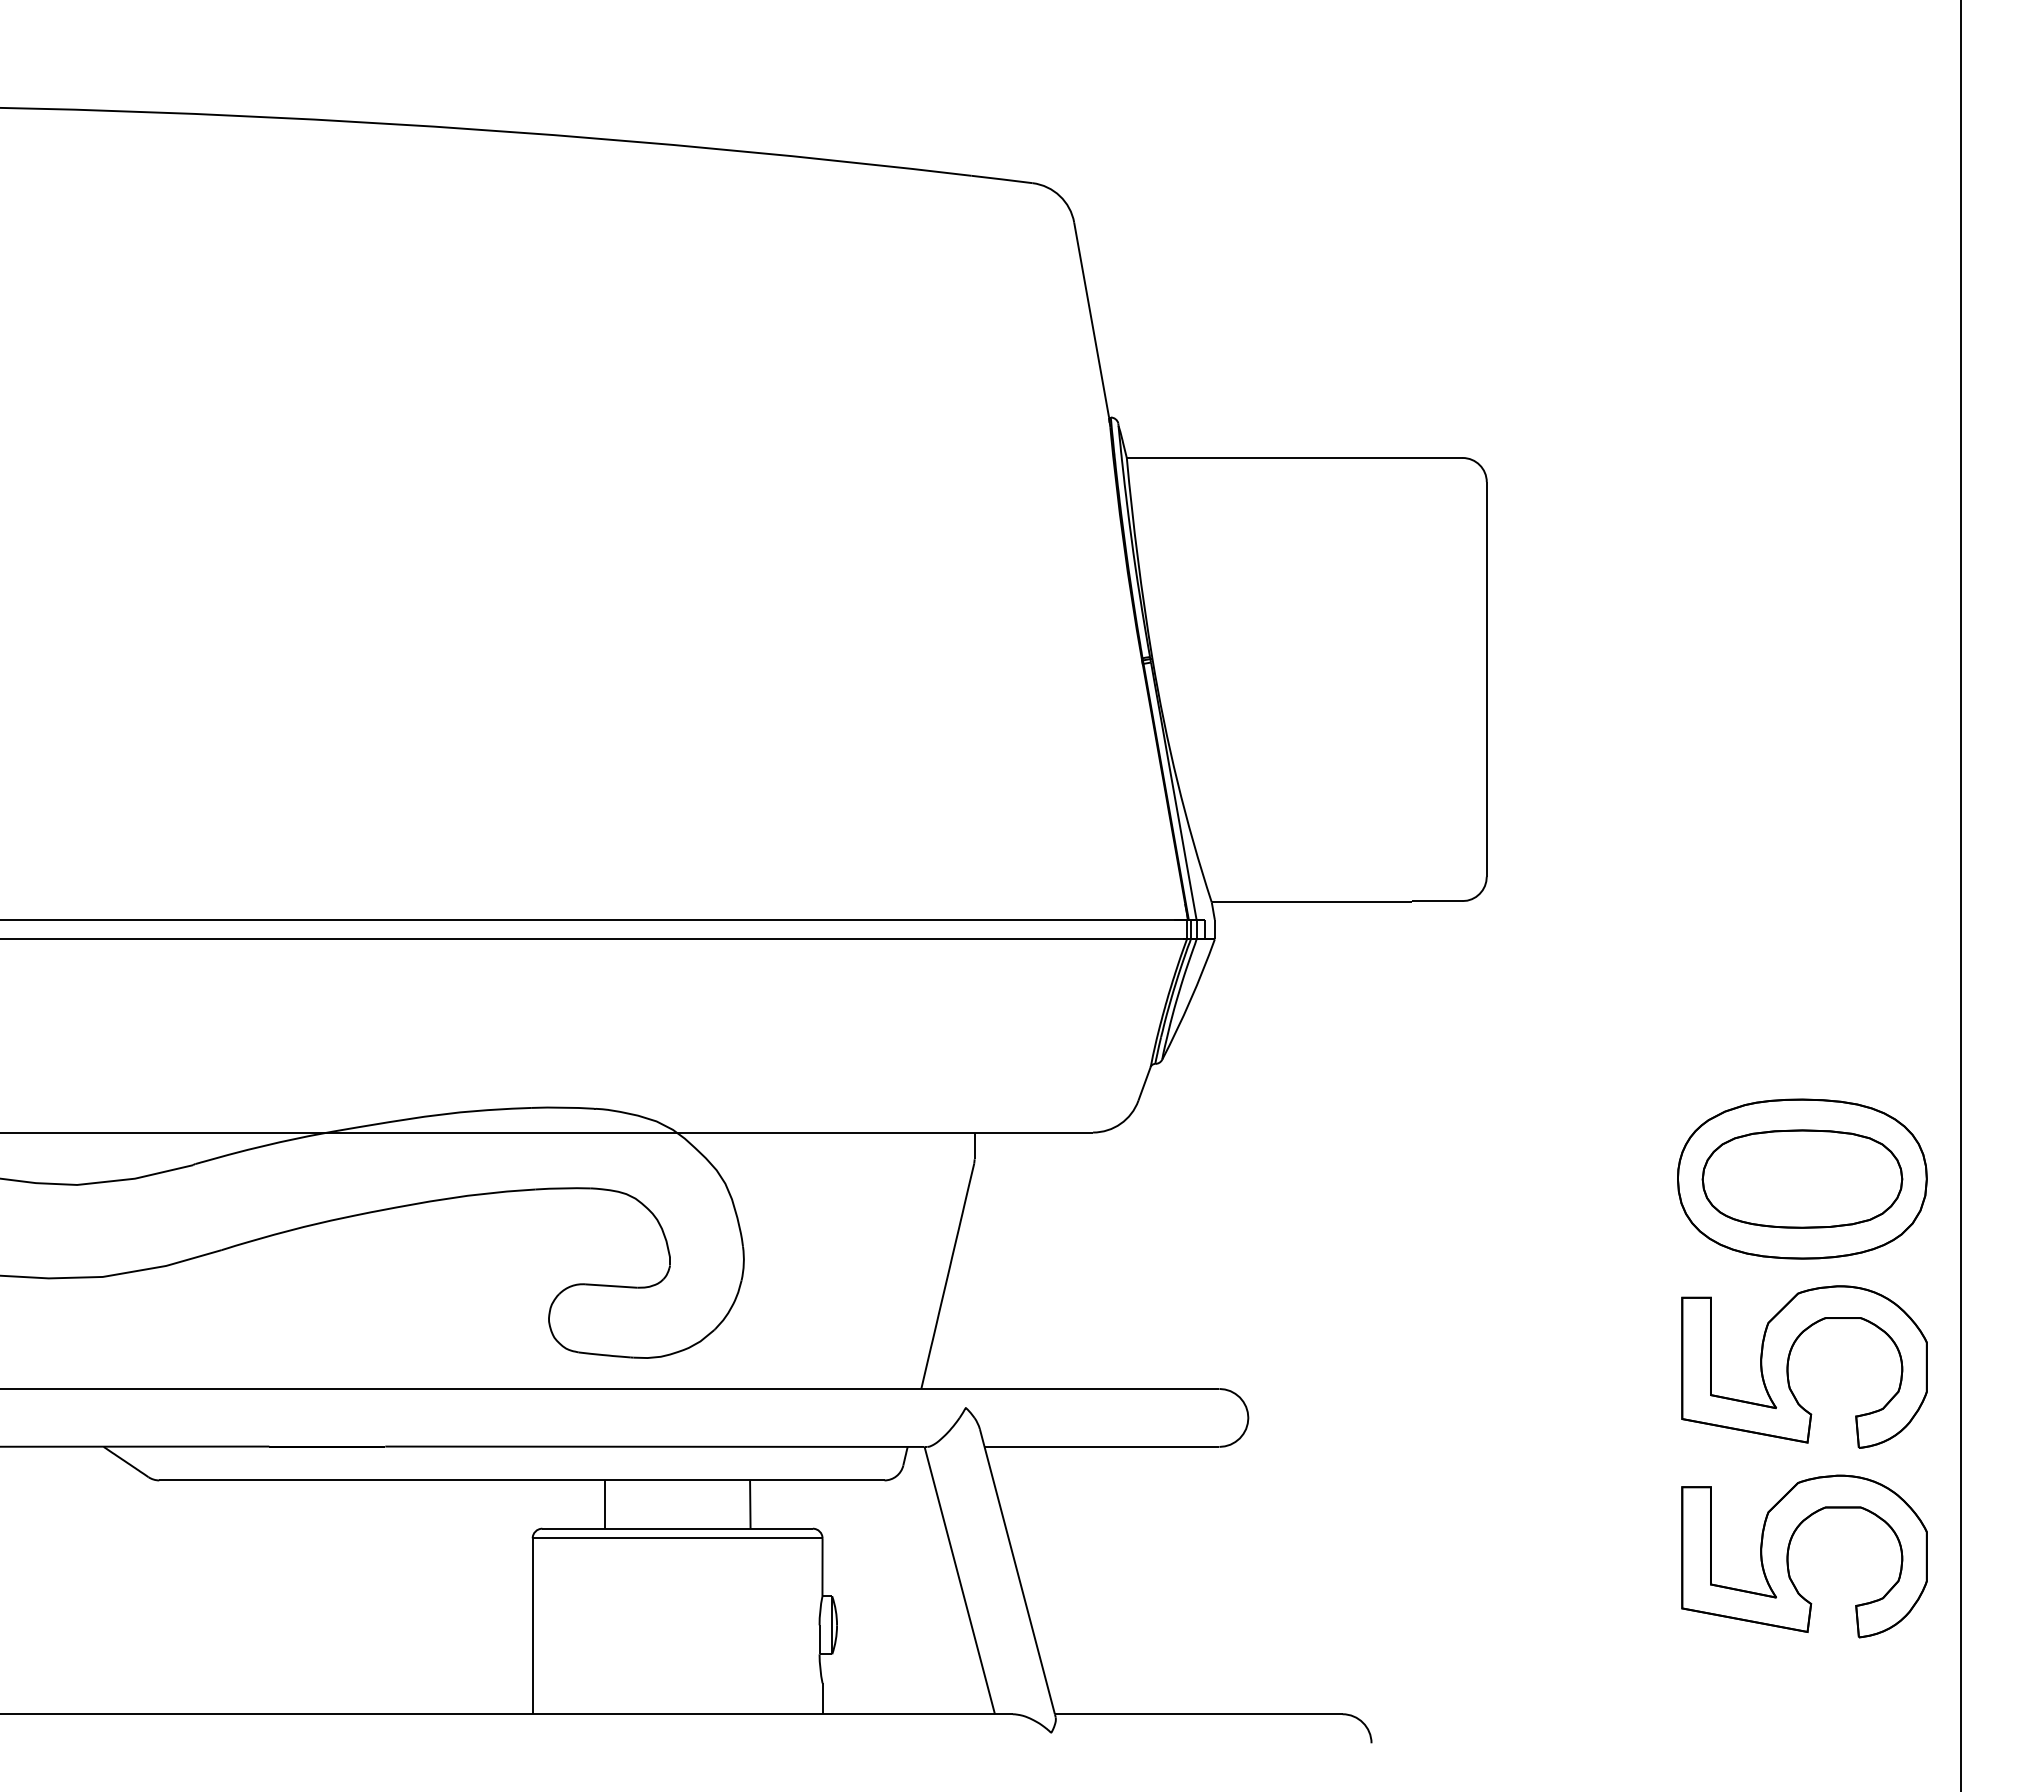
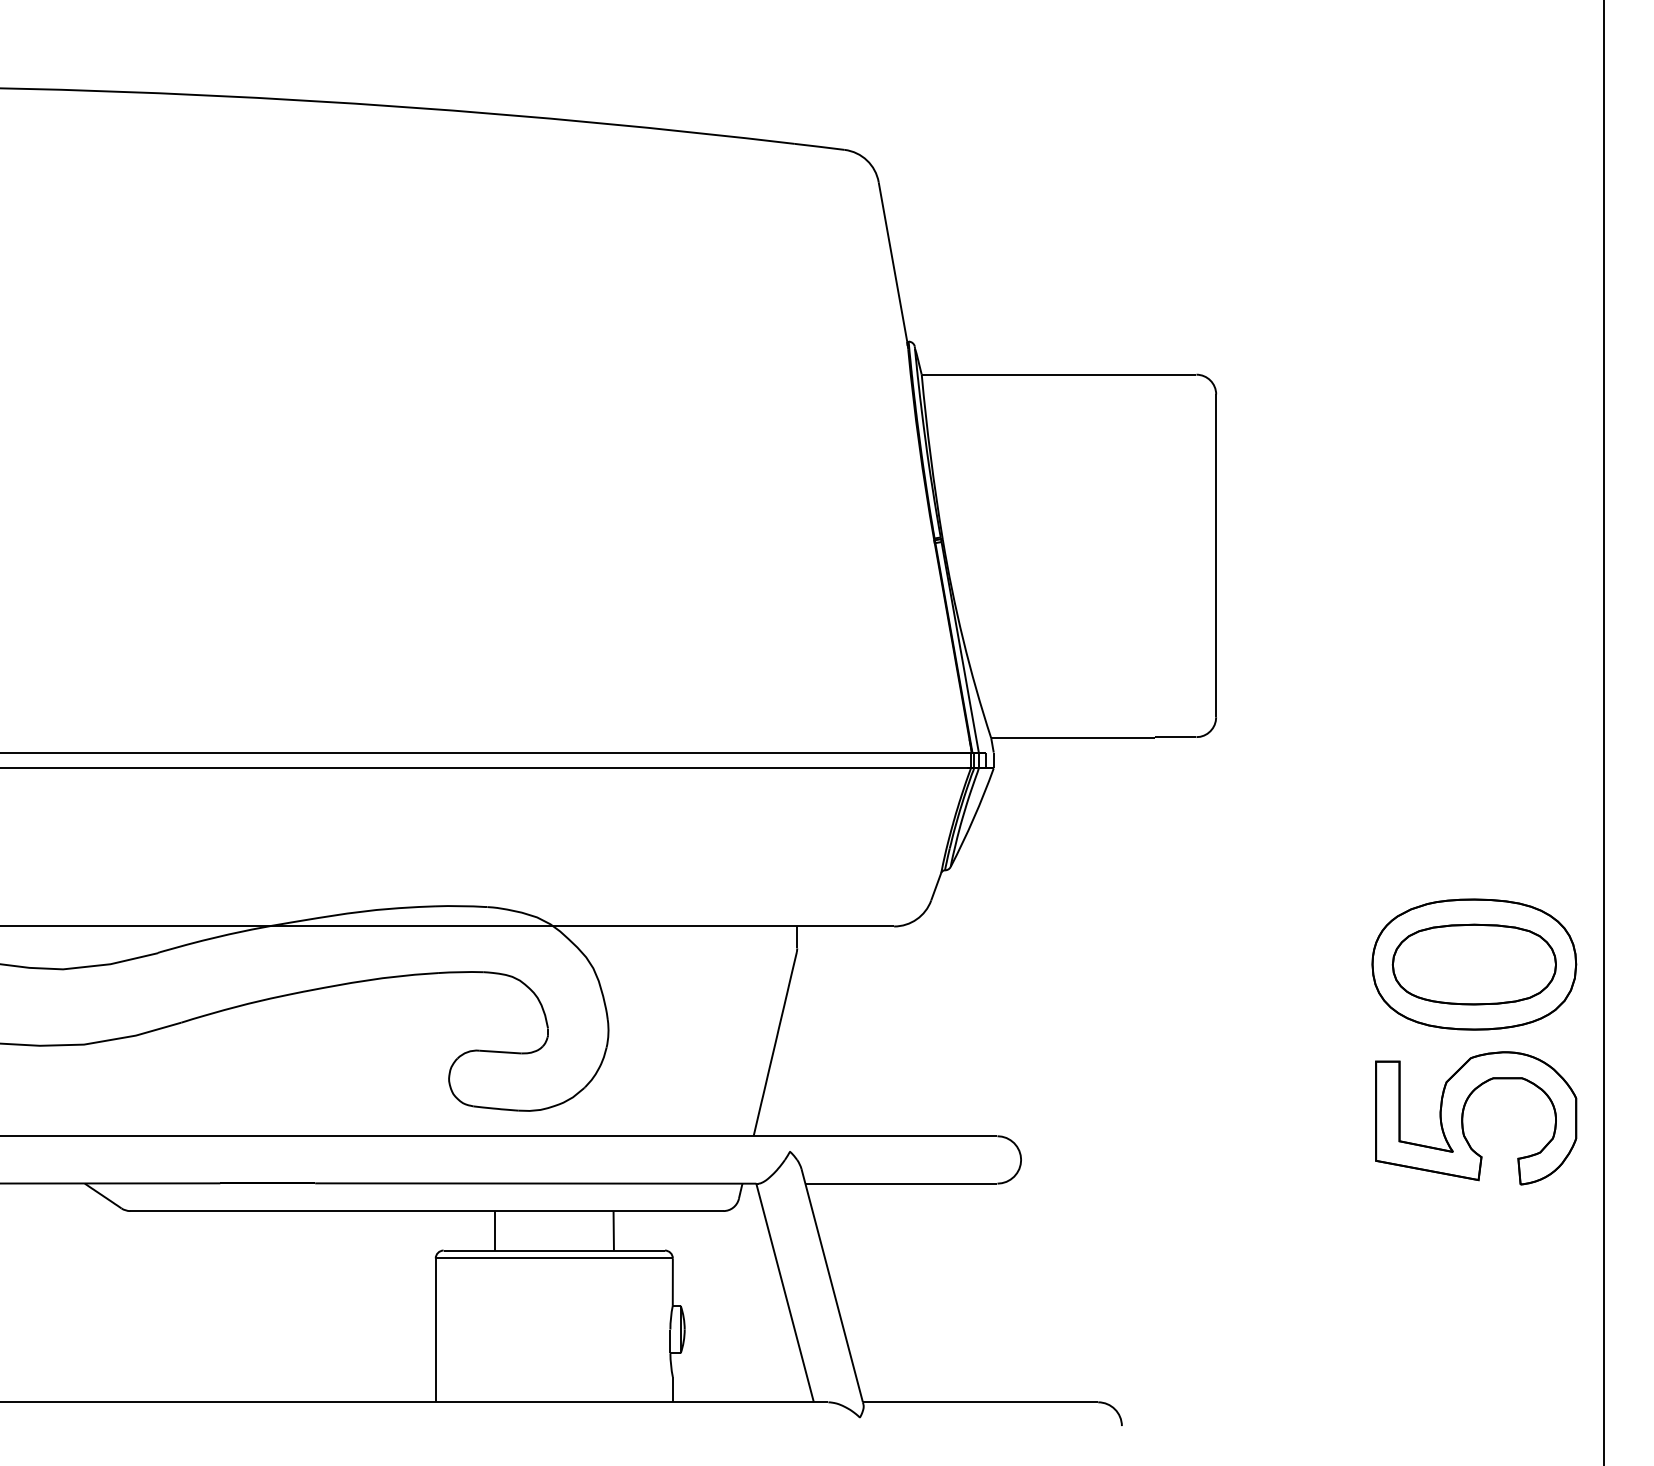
part: (1788, 1556) -> (1462, 1273), removed

